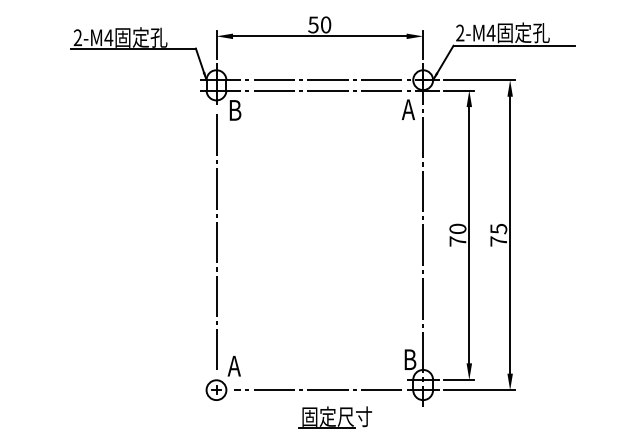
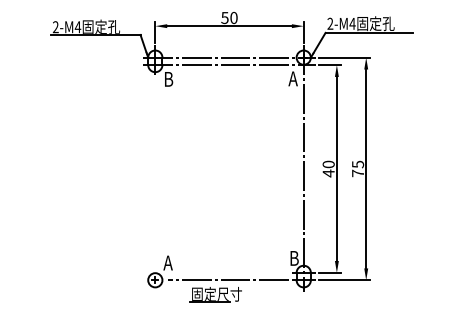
line: (216, 241) -> (155, 173), removed
text: (457, 241) -> (328, 173), 70 -> 40
part: (335, 416) -> (215, 294), moved

